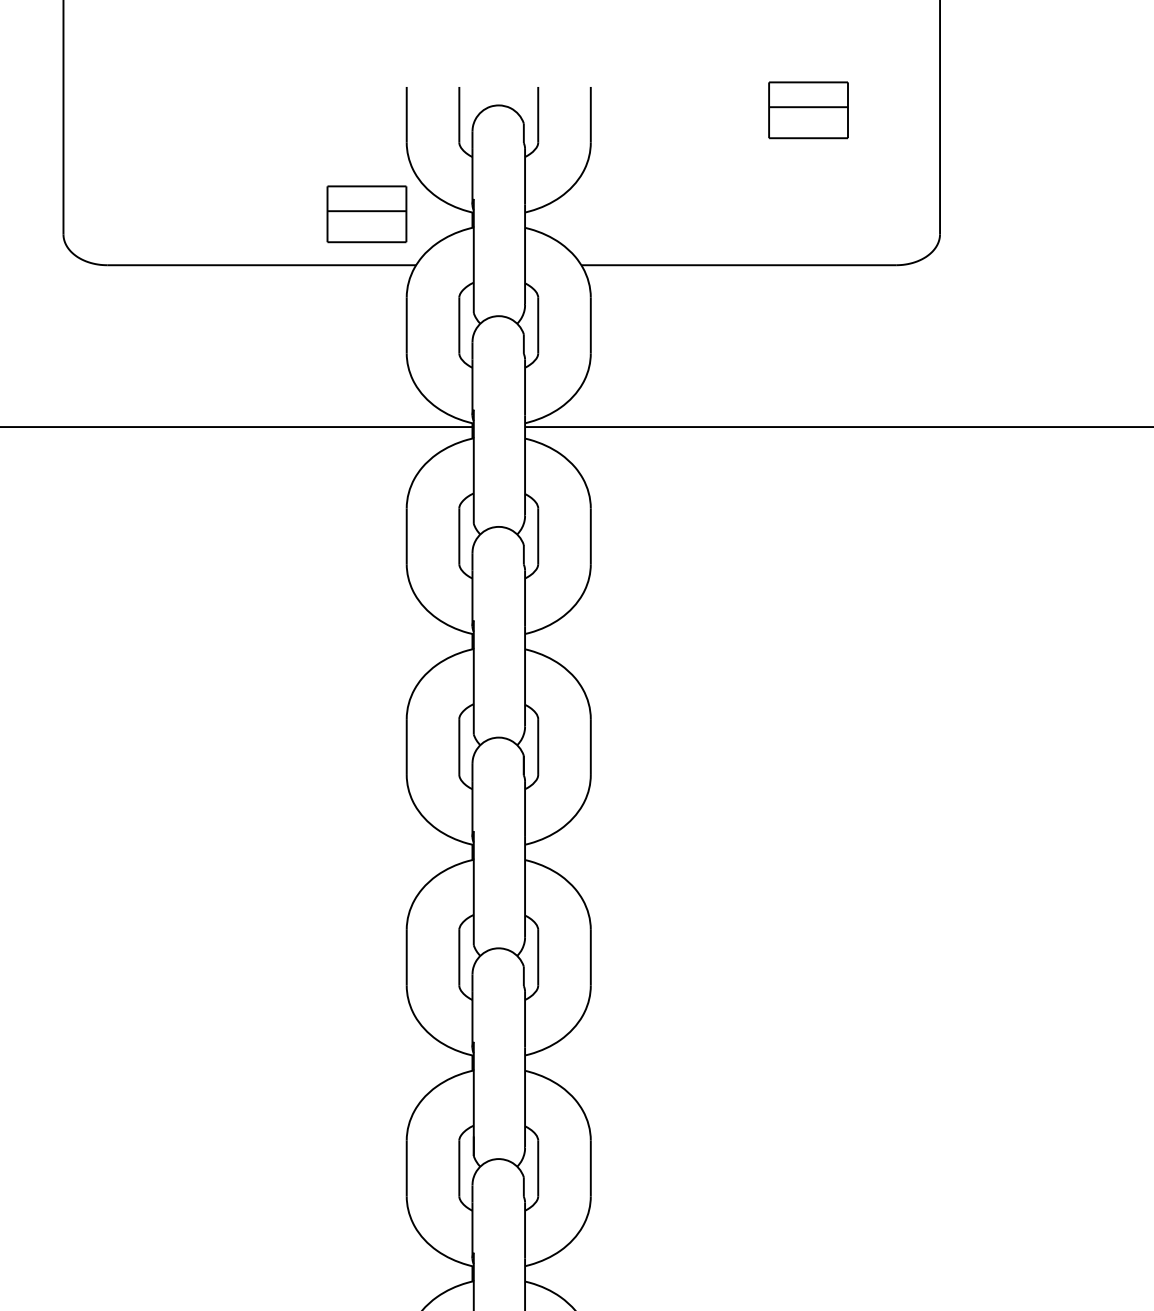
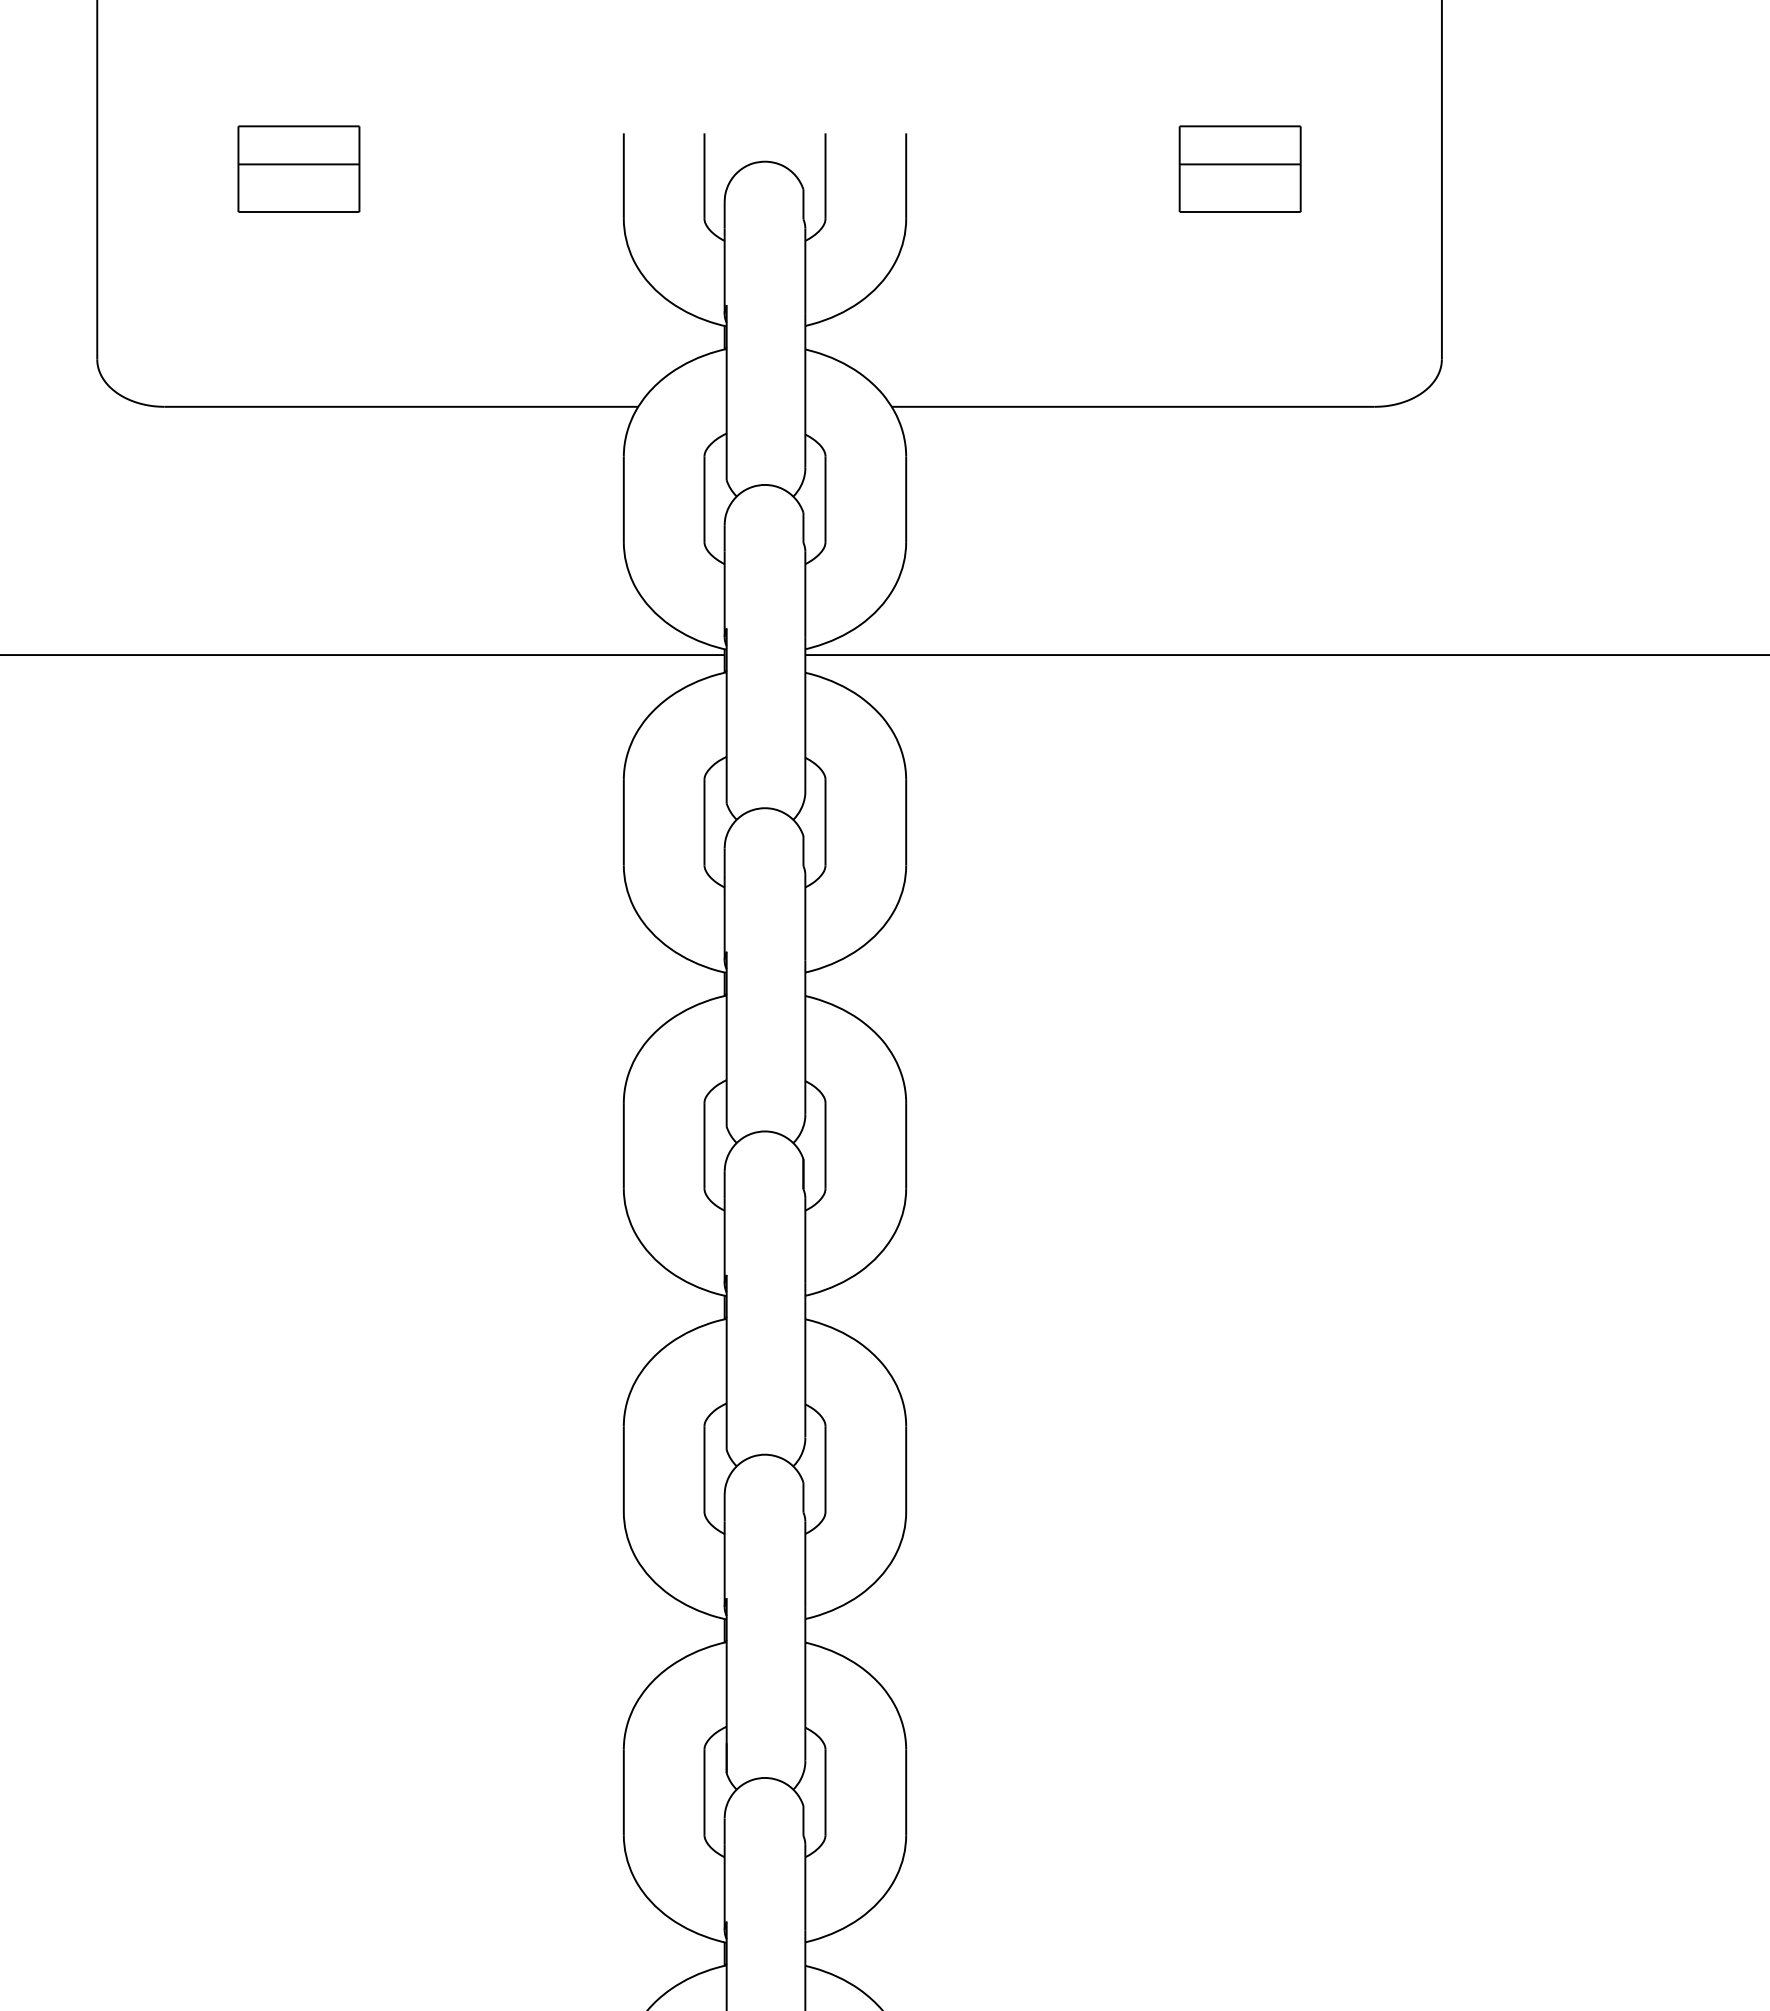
part: (366, 214) -> (298, 169), moved

